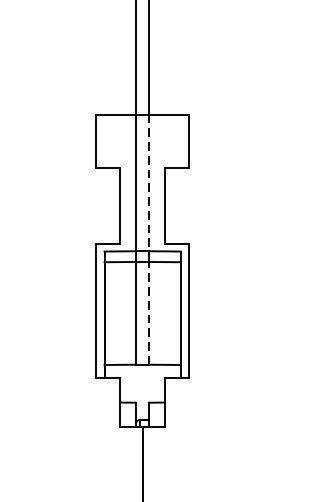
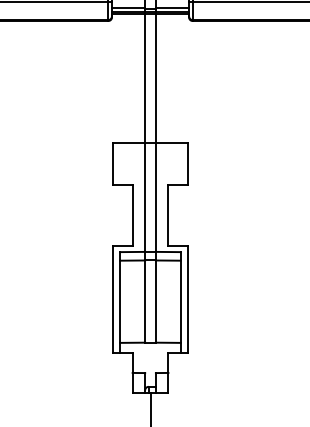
line: (148, 183) -> (155, 197), dashed -> solid
line: (148, 313) -> (155, 301), dashed -> solid

